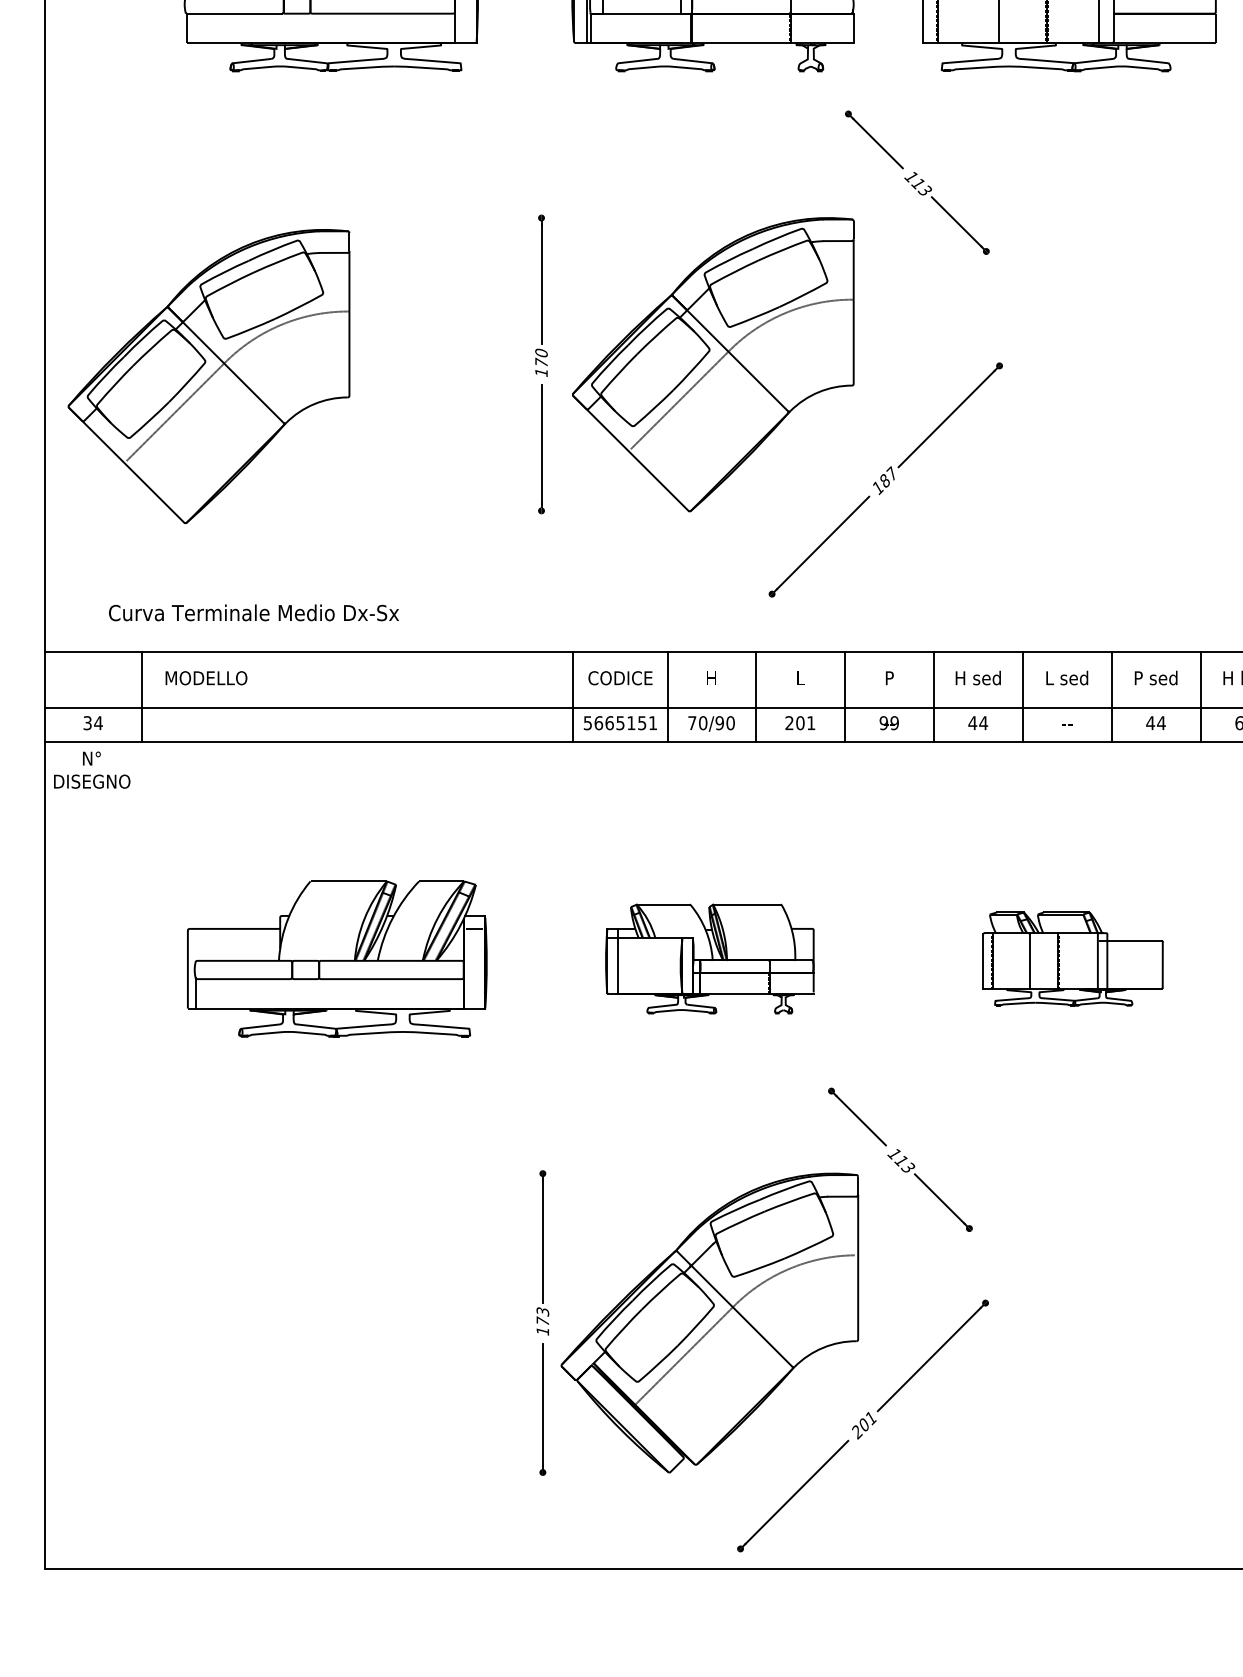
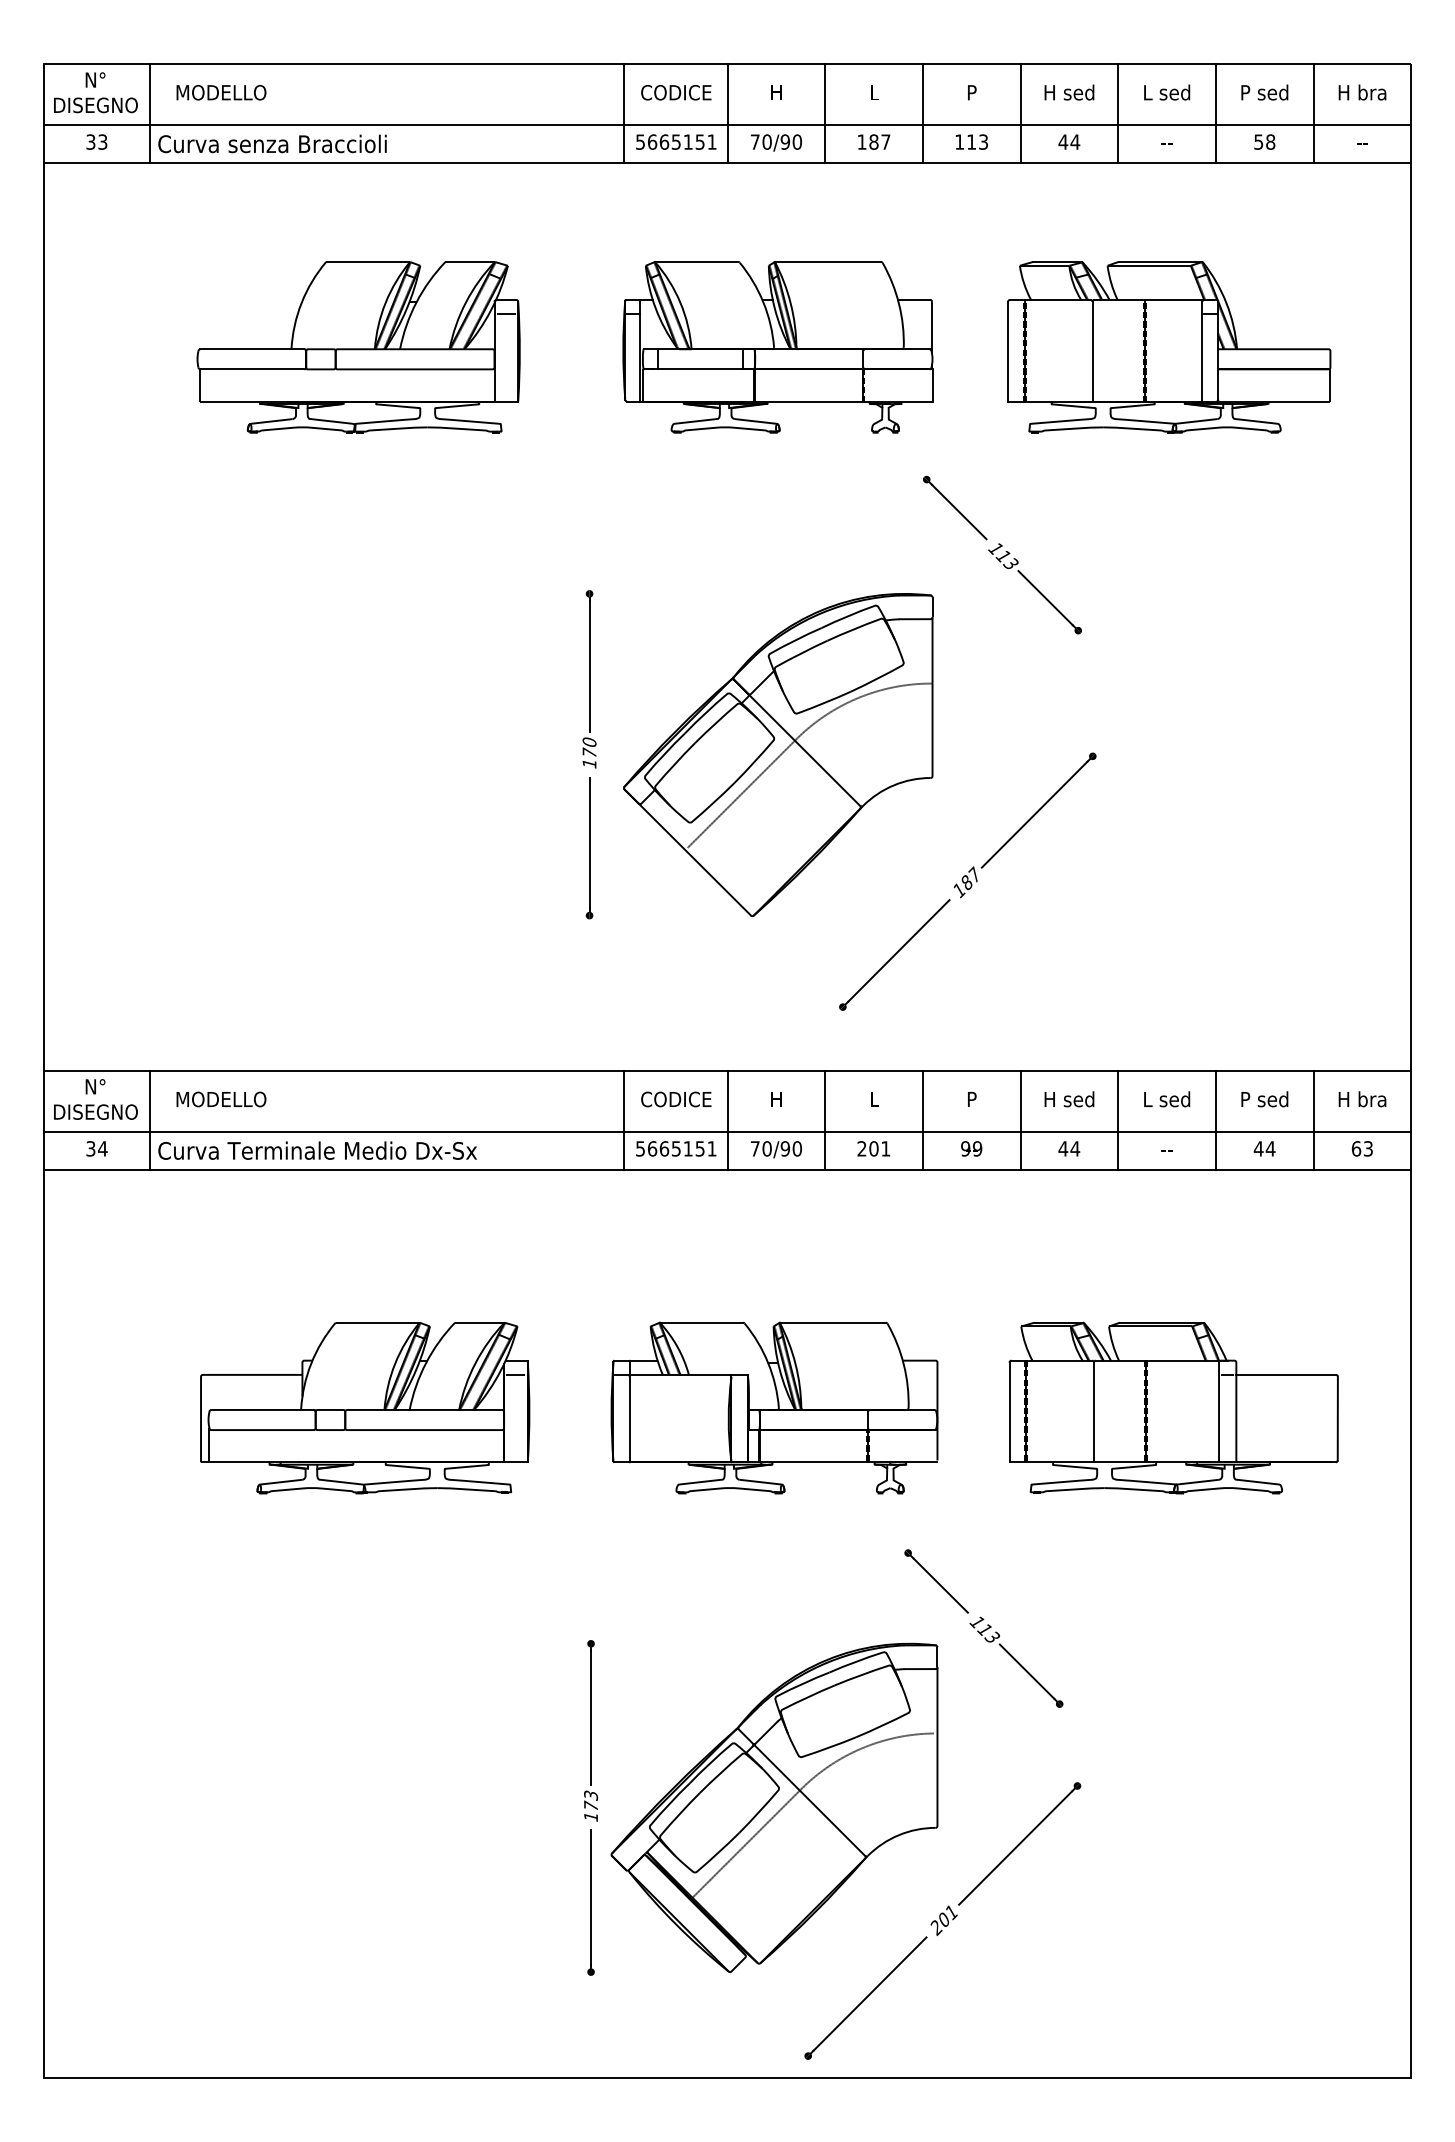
part: (209, 376) -> (224, 768), removed
text: (253, 612) -> (317, 1150), moved
text: (91, 770) -> (95, 1099), moved
part: (709, 958) -> (774, 1407), size x1.43
part: (1073, 958) -> (1173, 1407), size x1.67

